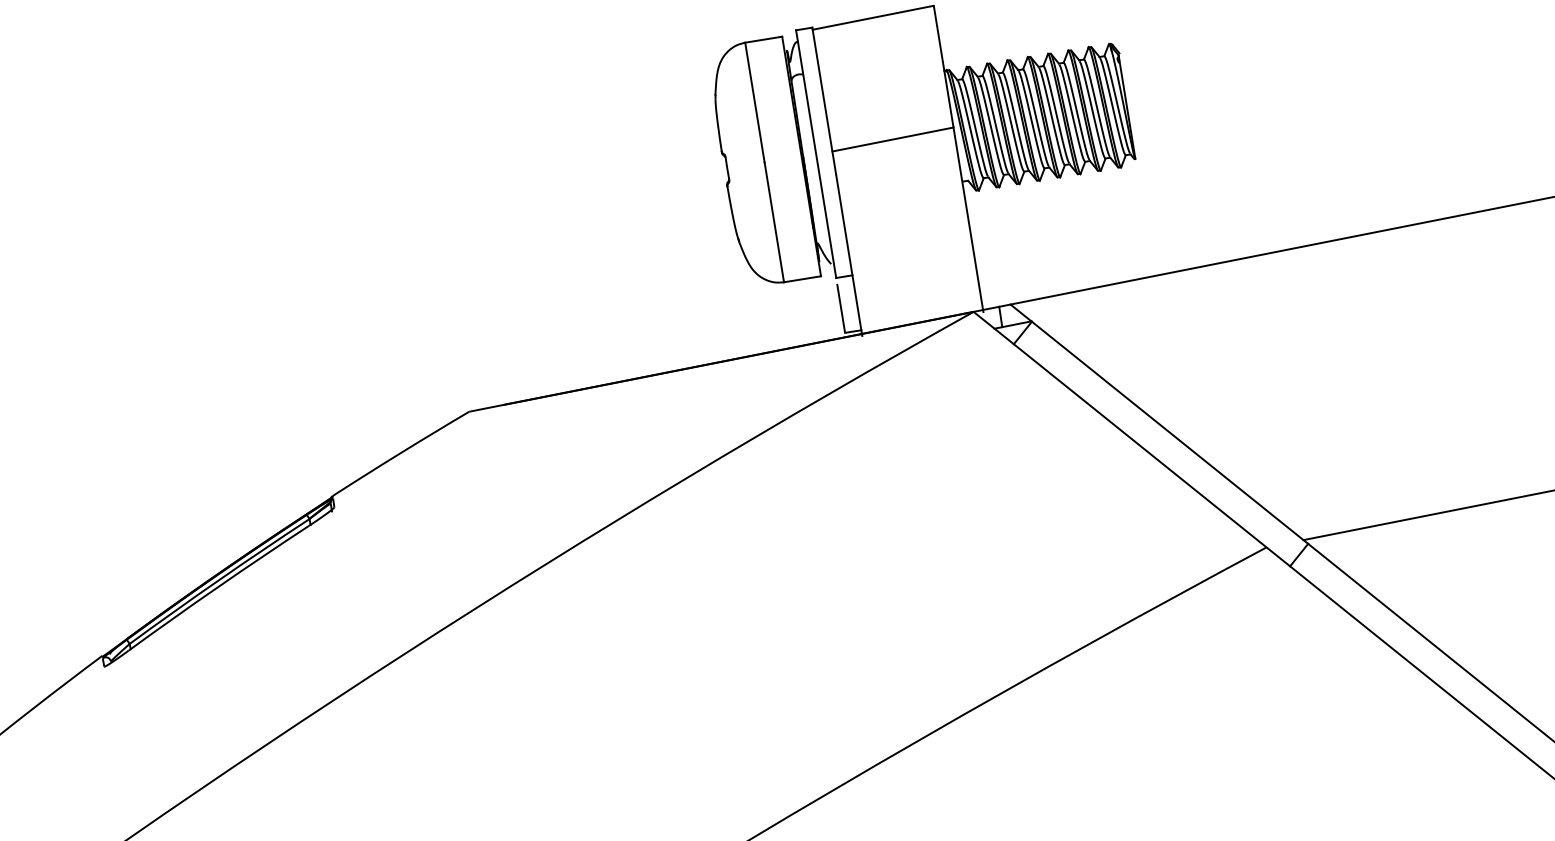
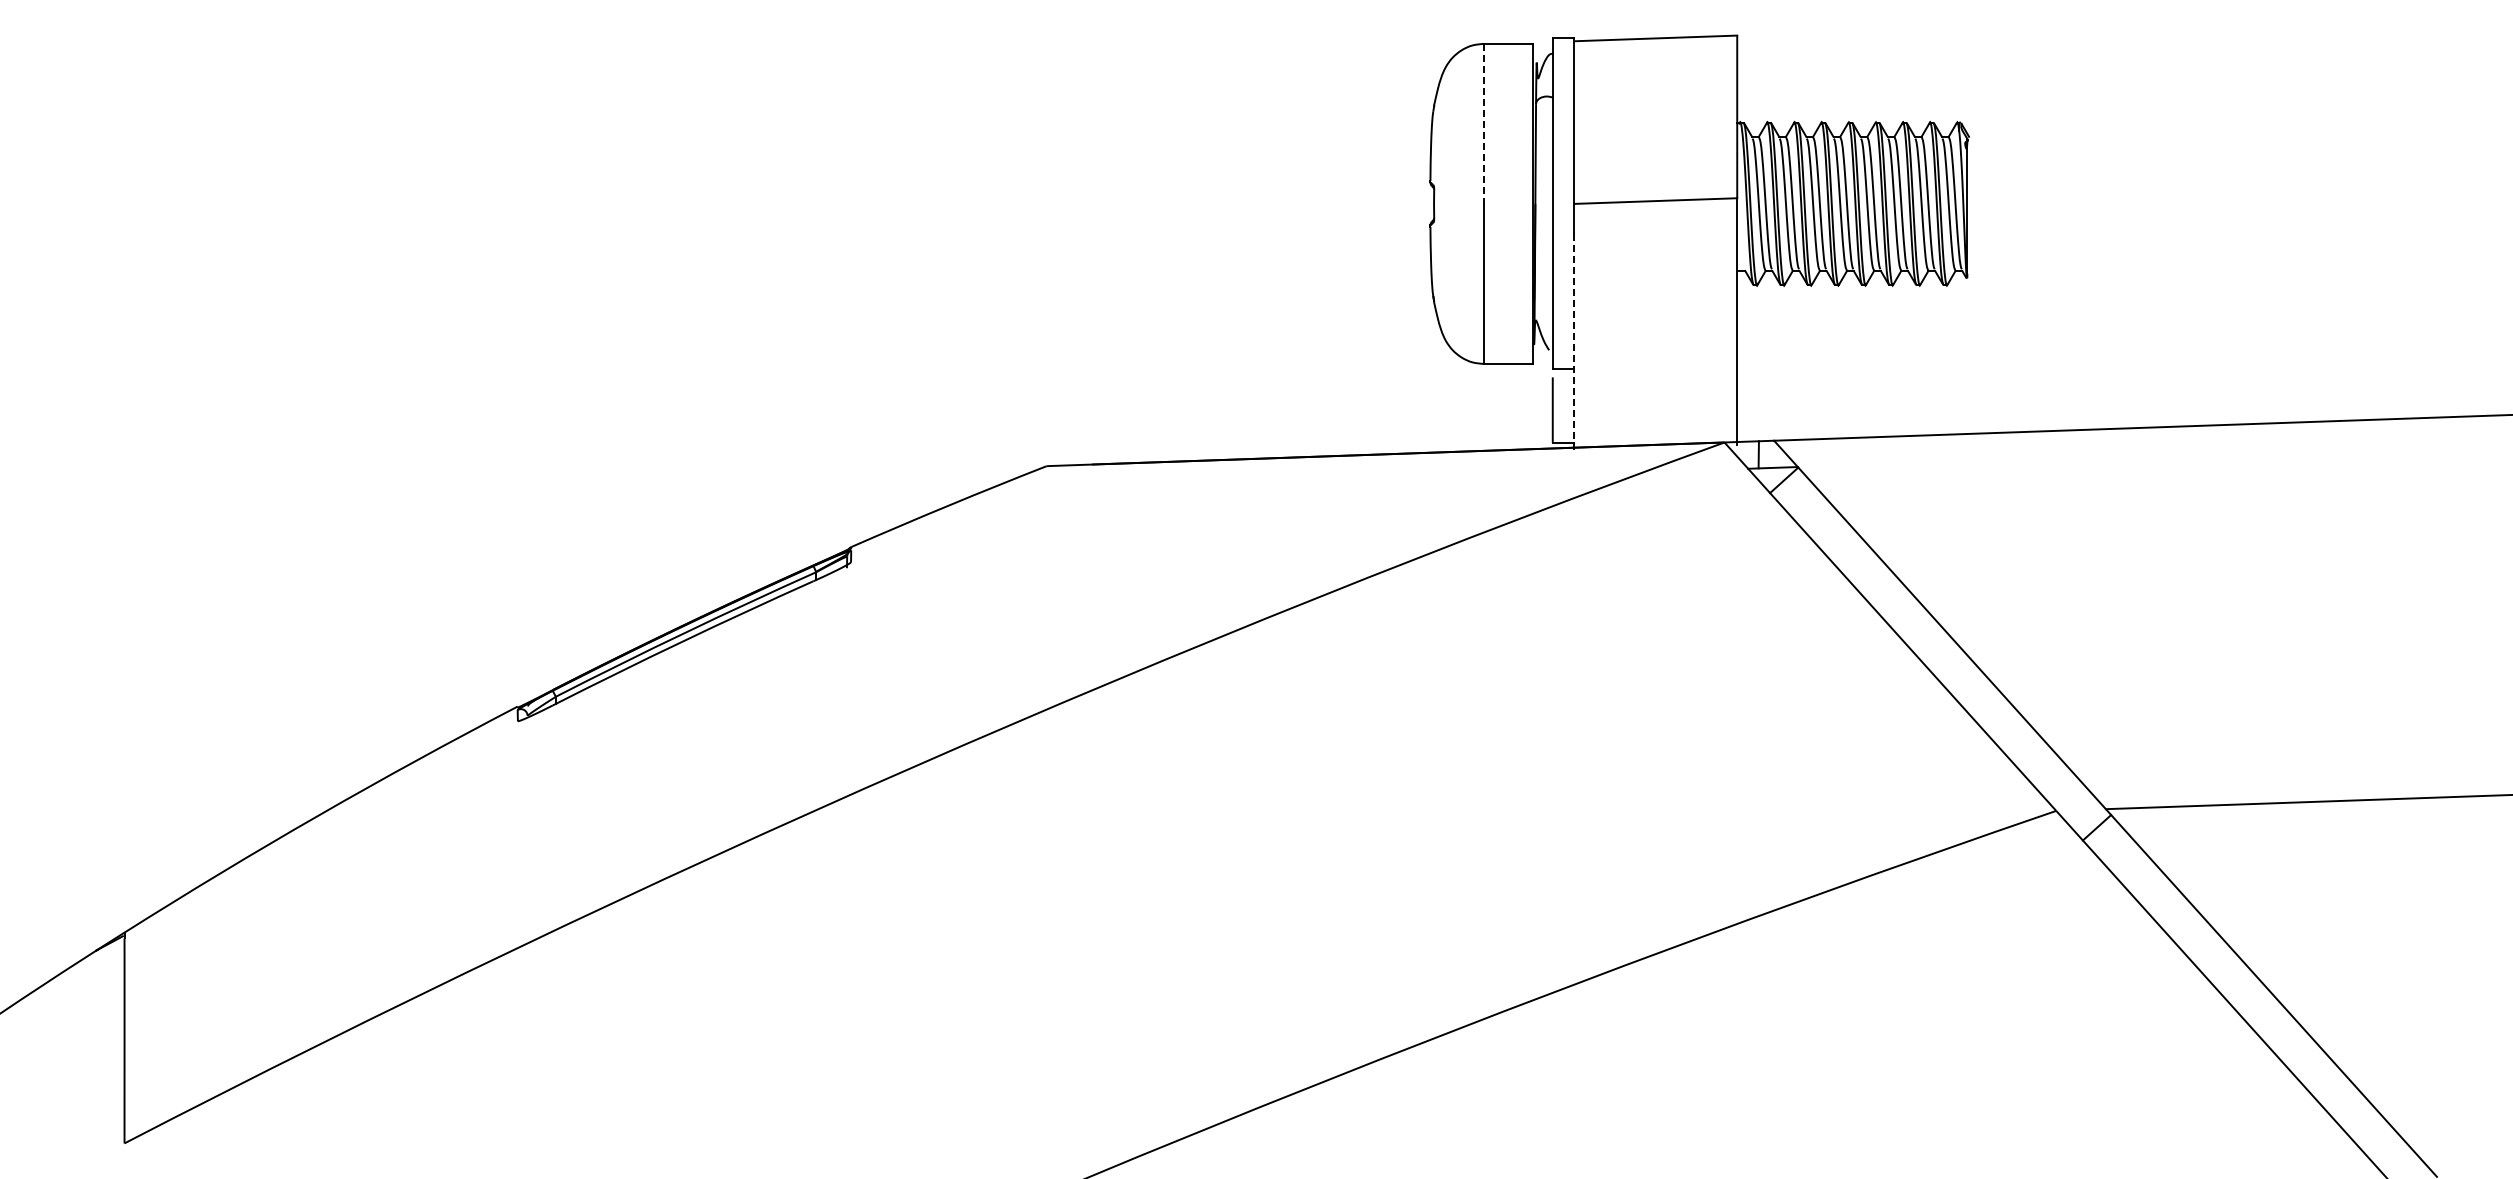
line: (754, 103) -> (1483, 124), solid -> dashed
line: (849, 255) -> (1574, 342), solid -> dashed

